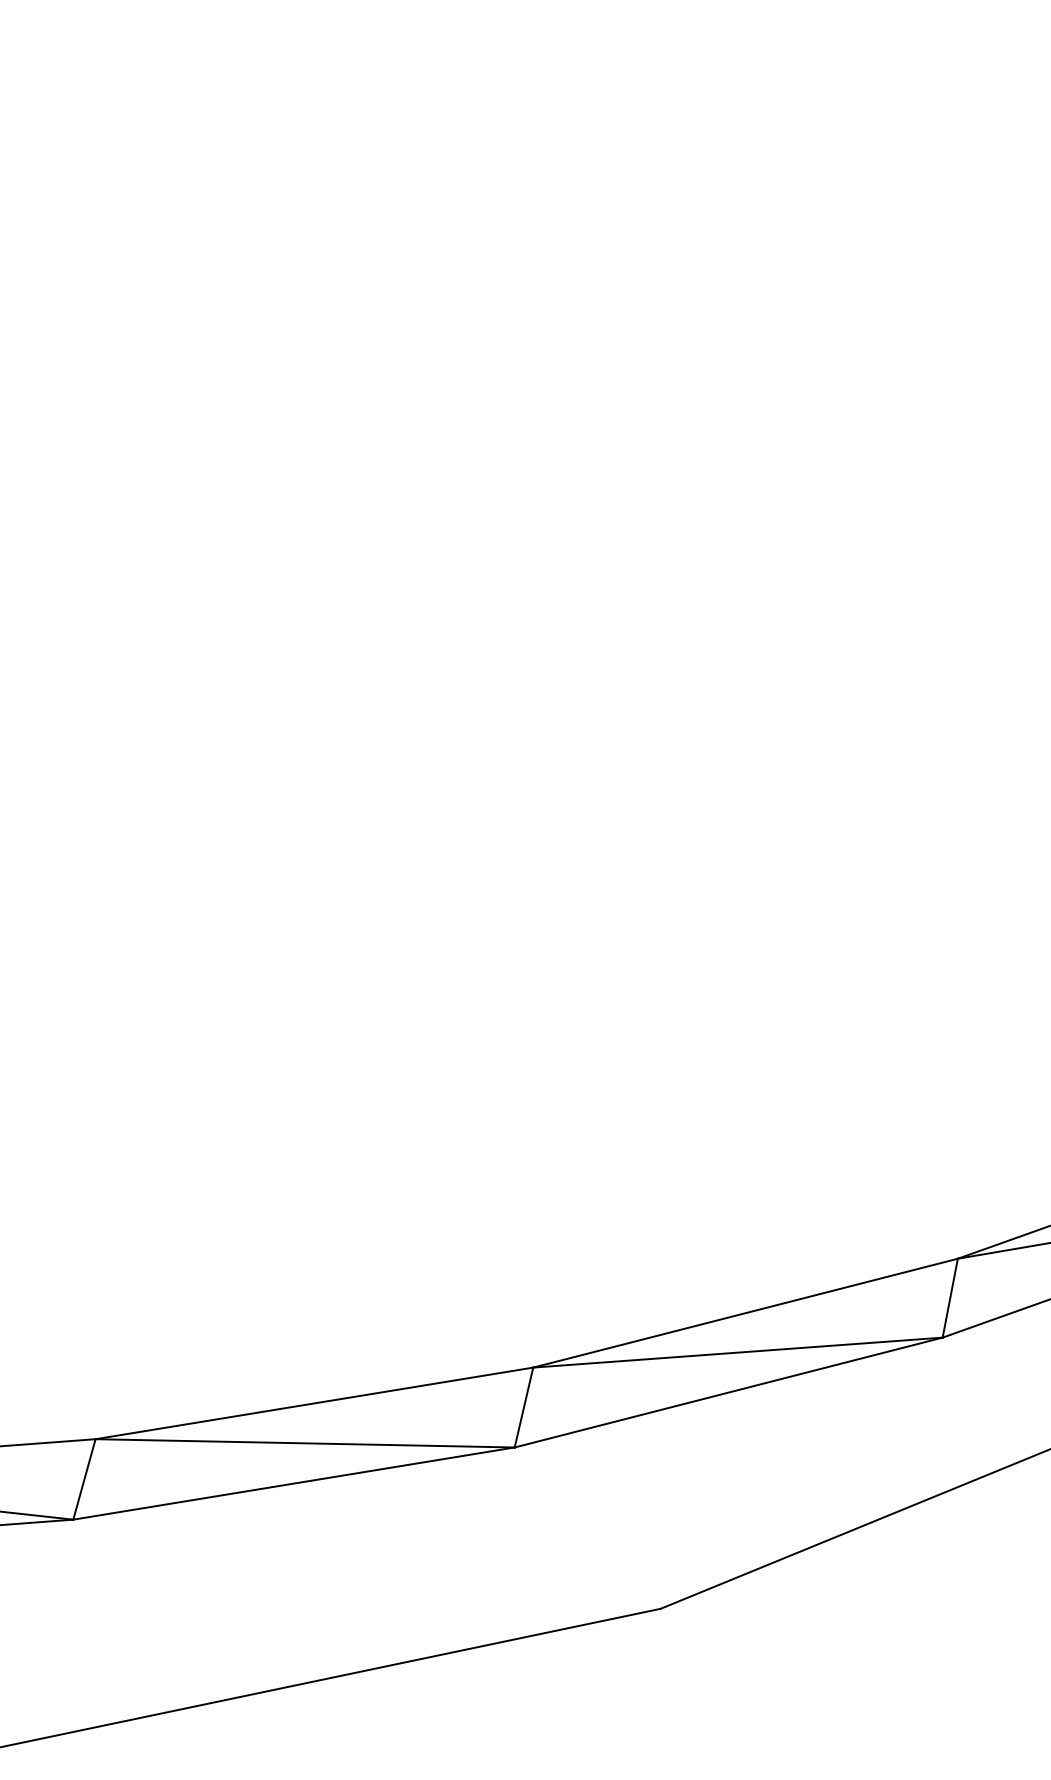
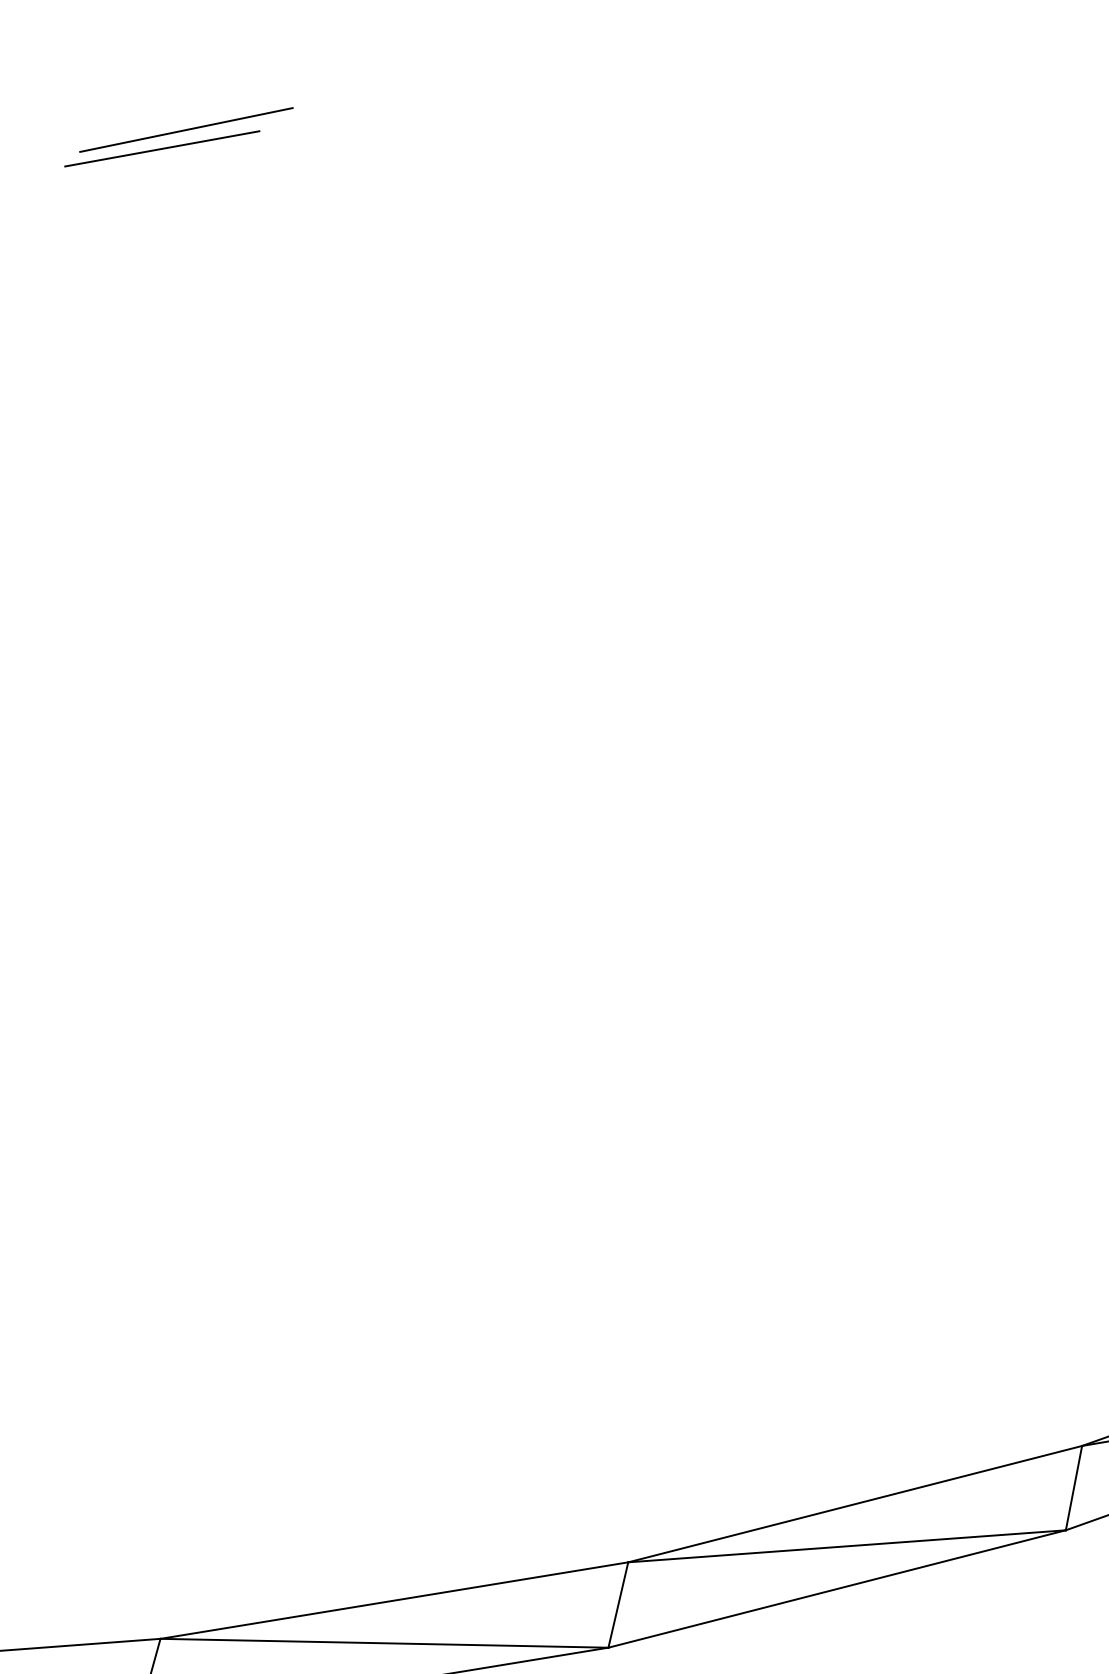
line: (119, 27) -> (186, 130), added
line: (97, 44) -> (162, 148), added

